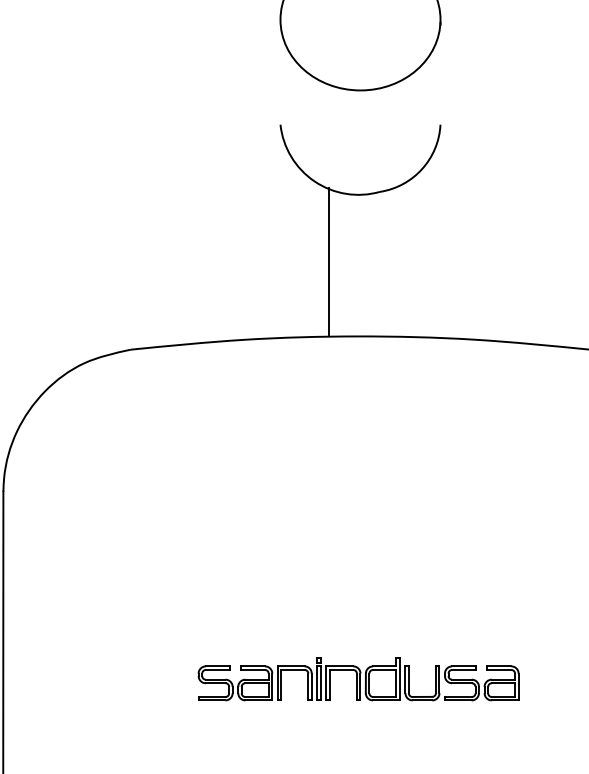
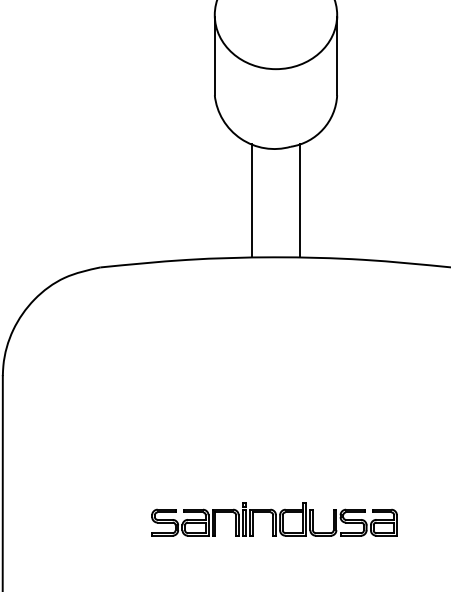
line: (280, 73) -> (214, 56), added
line: (440, 73) -> (337, 56), added
line: (392, 262) -> (300, 200), added

